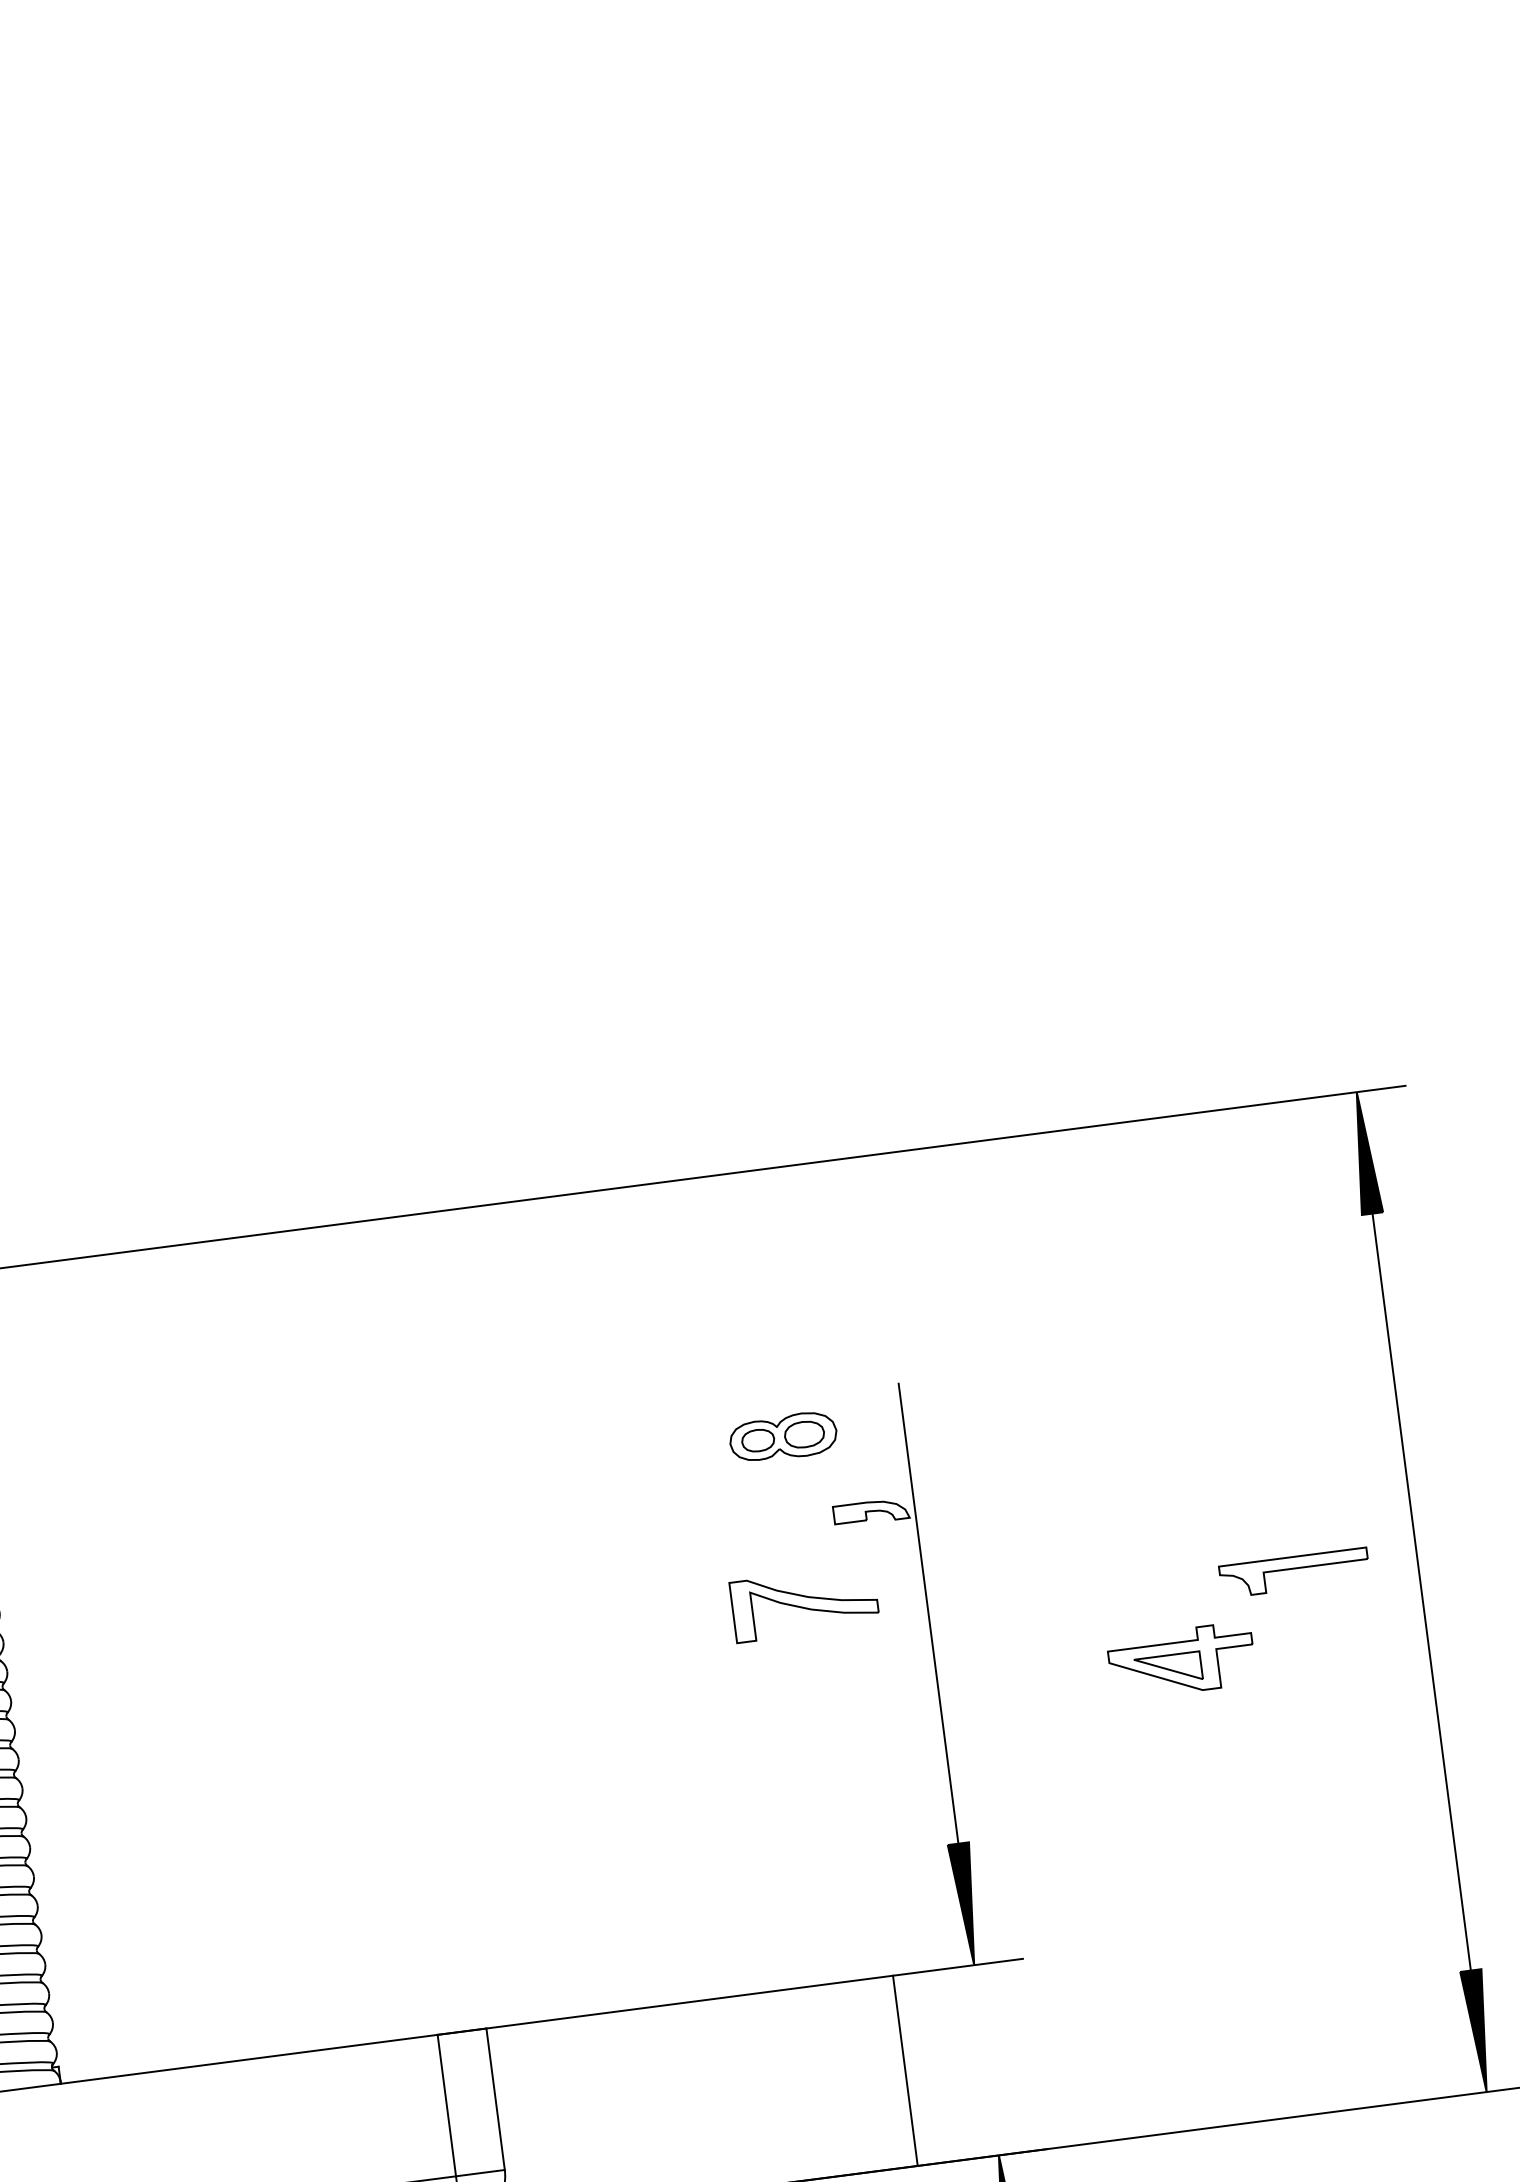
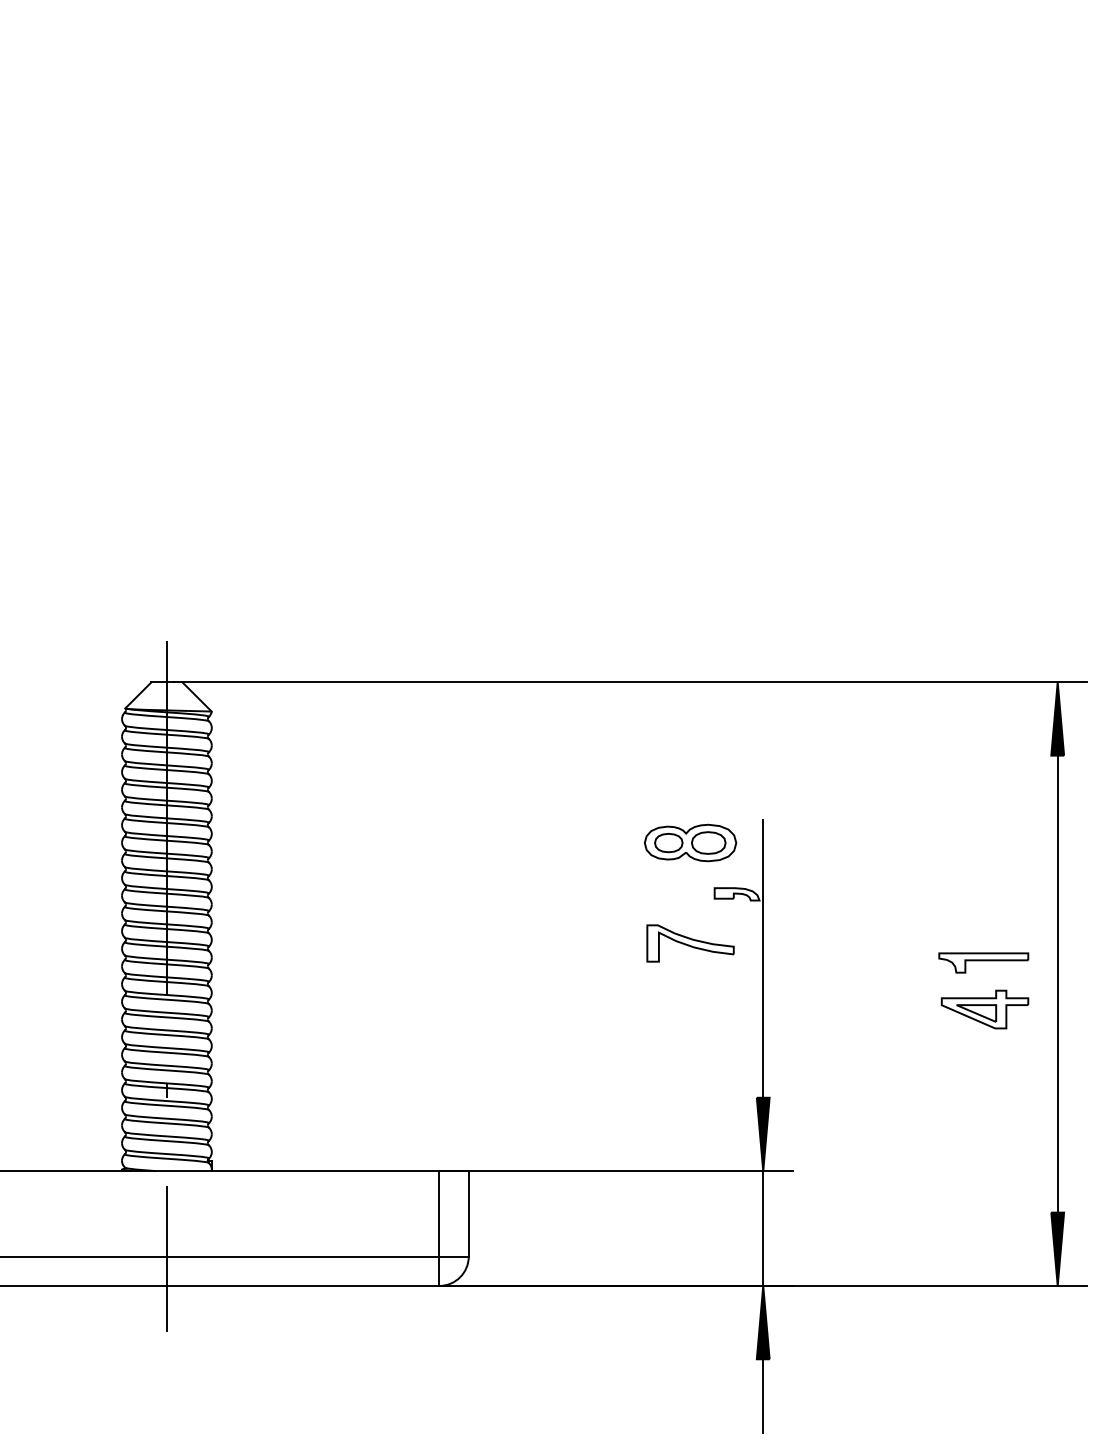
part: (782, 1436) -> (690, 842), size x1.43
part: (1181, 1661) -> (984, 1009), moved
line: (905, 2070) -> (763, 1228), moved

